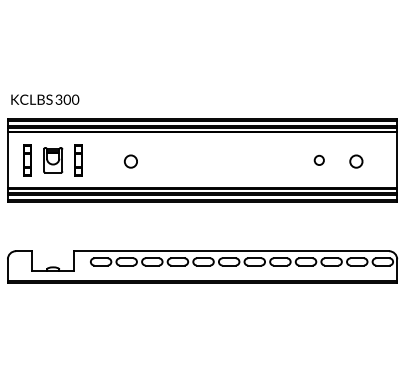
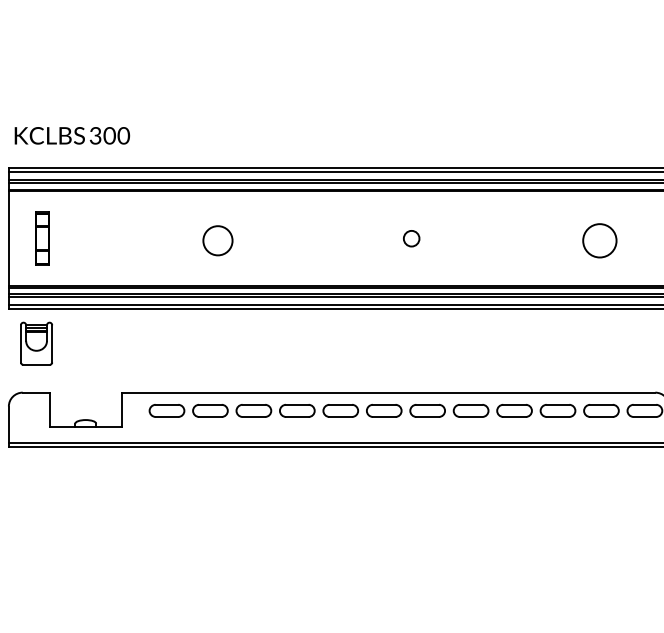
circle: (318, 159) -> (410, 237), moved
part: (53, 160) -> (37, 343), moved
part: (78, 160) -> (128, 238), removed
circle: (130, 161) -> (216, 240), size x1.4
circle: (356, 161) -> (600, 240), size x1.6

